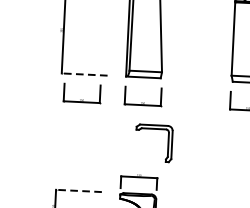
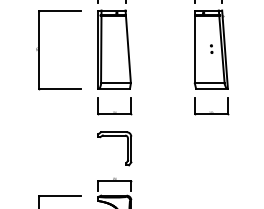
line: (83, 74) -> (59, 88), dashed -> solid
part: (81, 93) -> (58, 106), removed
part: (154, 129) -> (114, 136), moved
line: (78, 190) -> (59, 195), dashed -> solid

